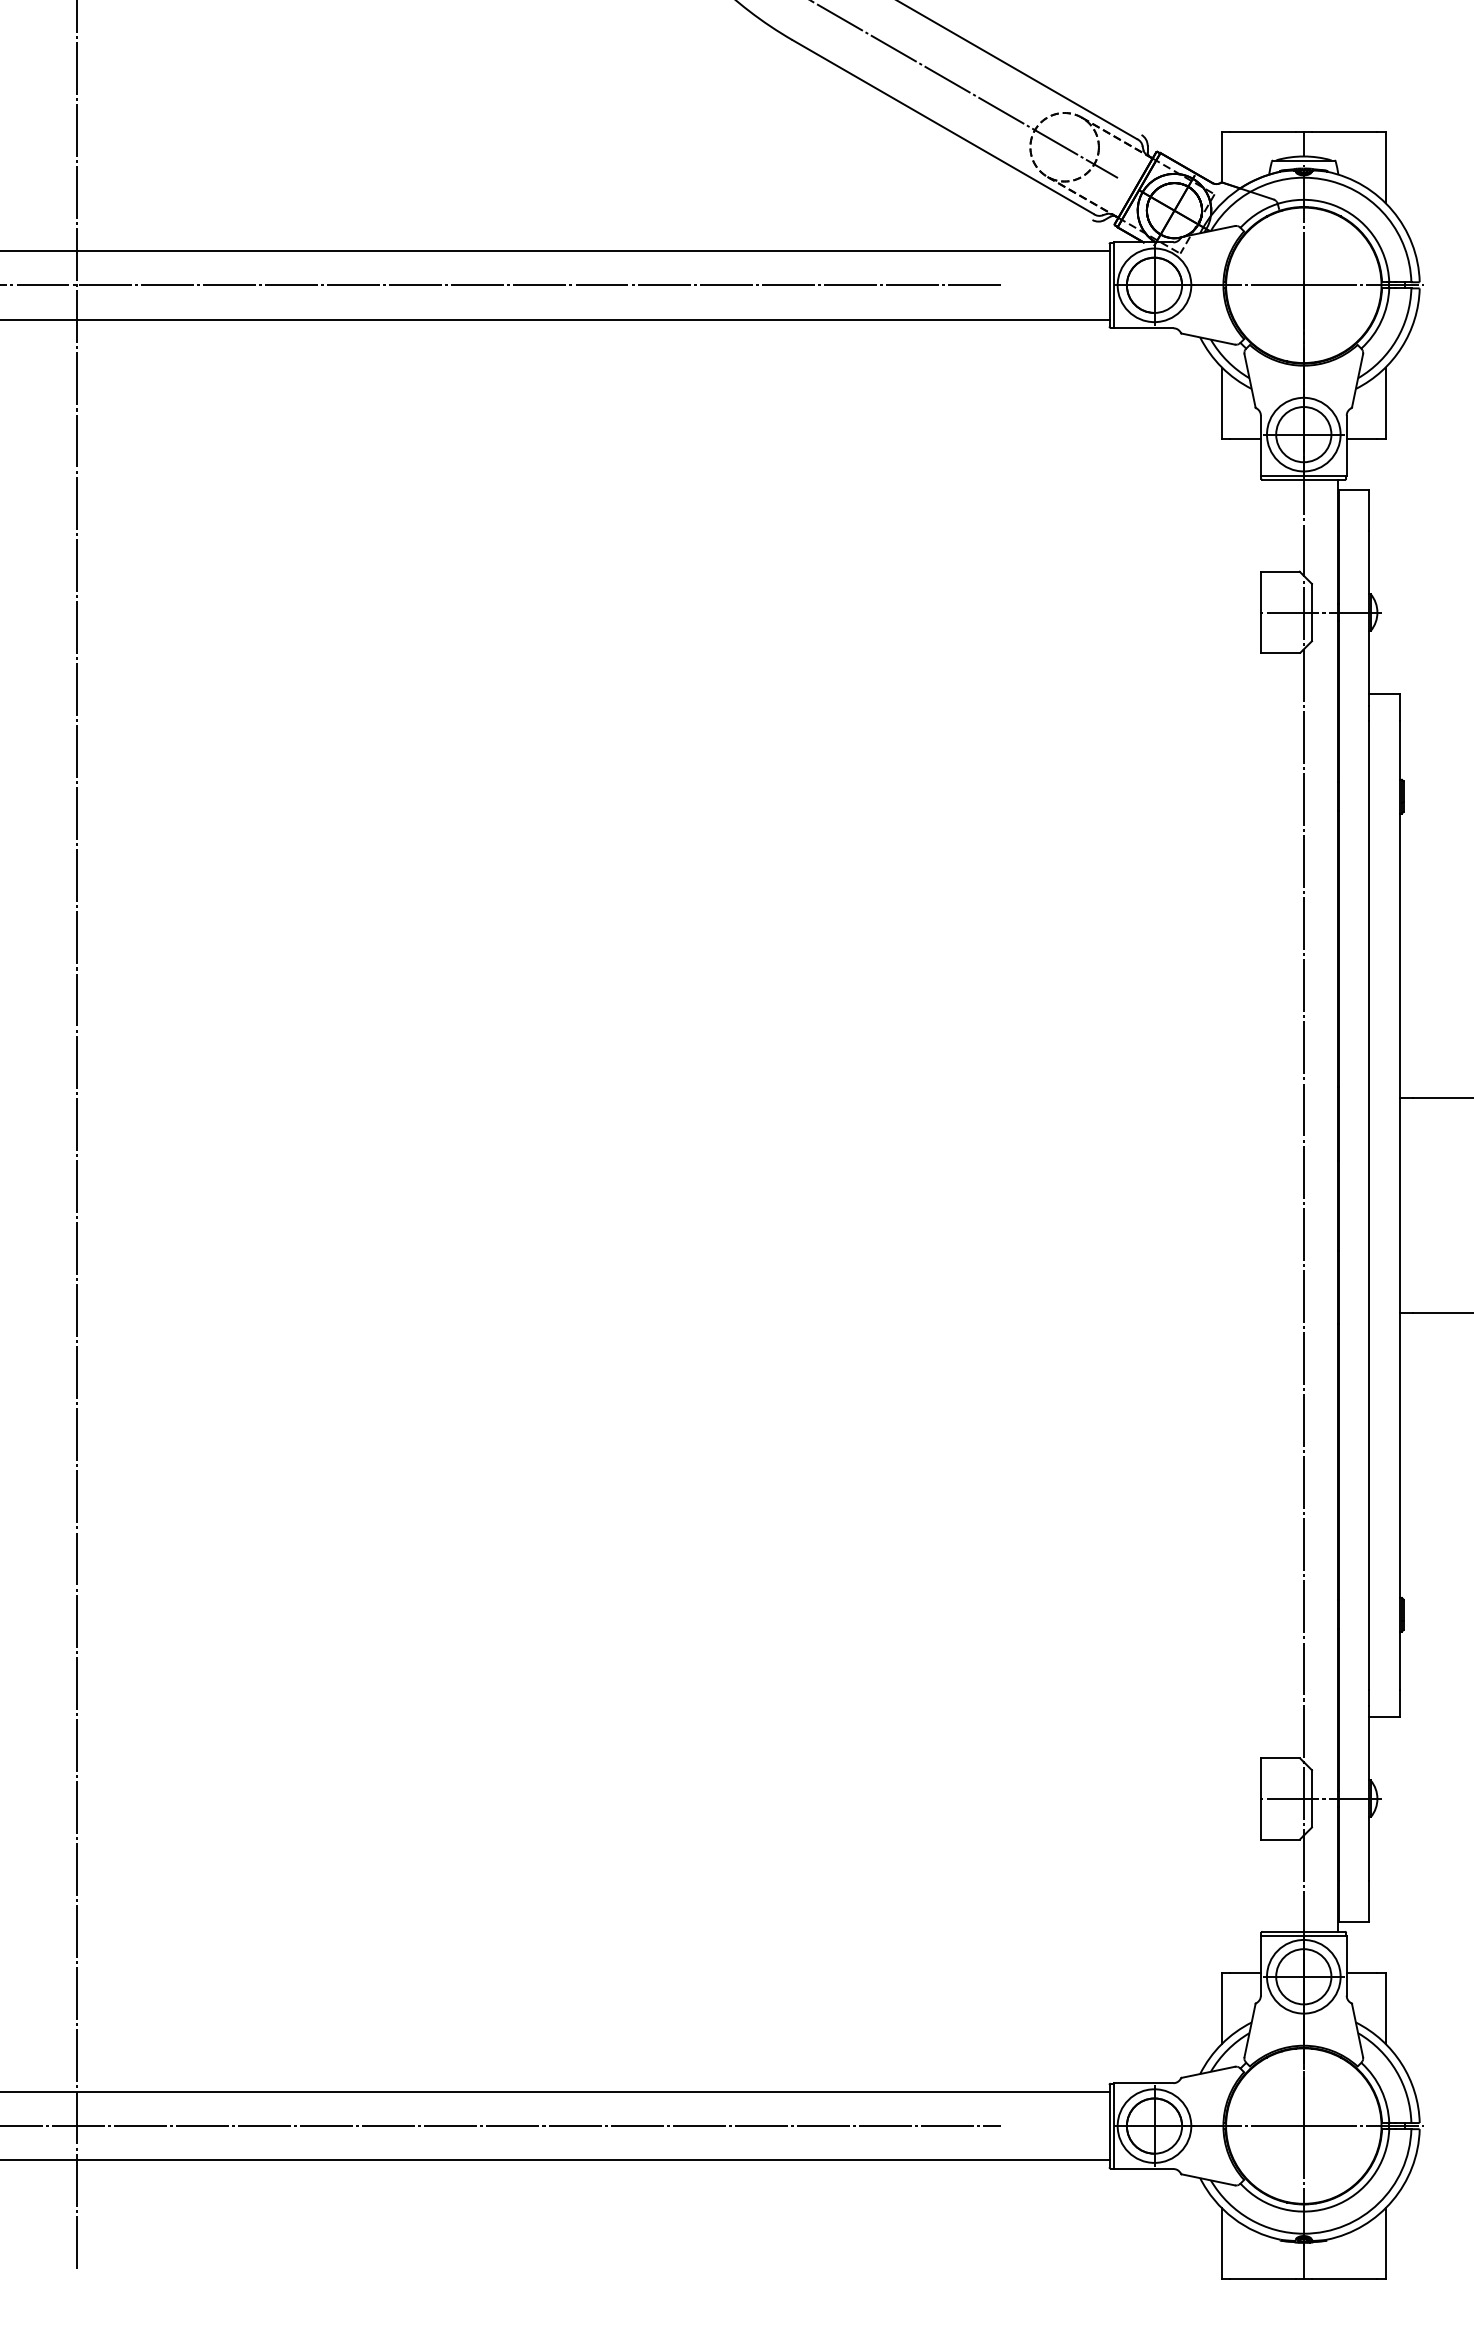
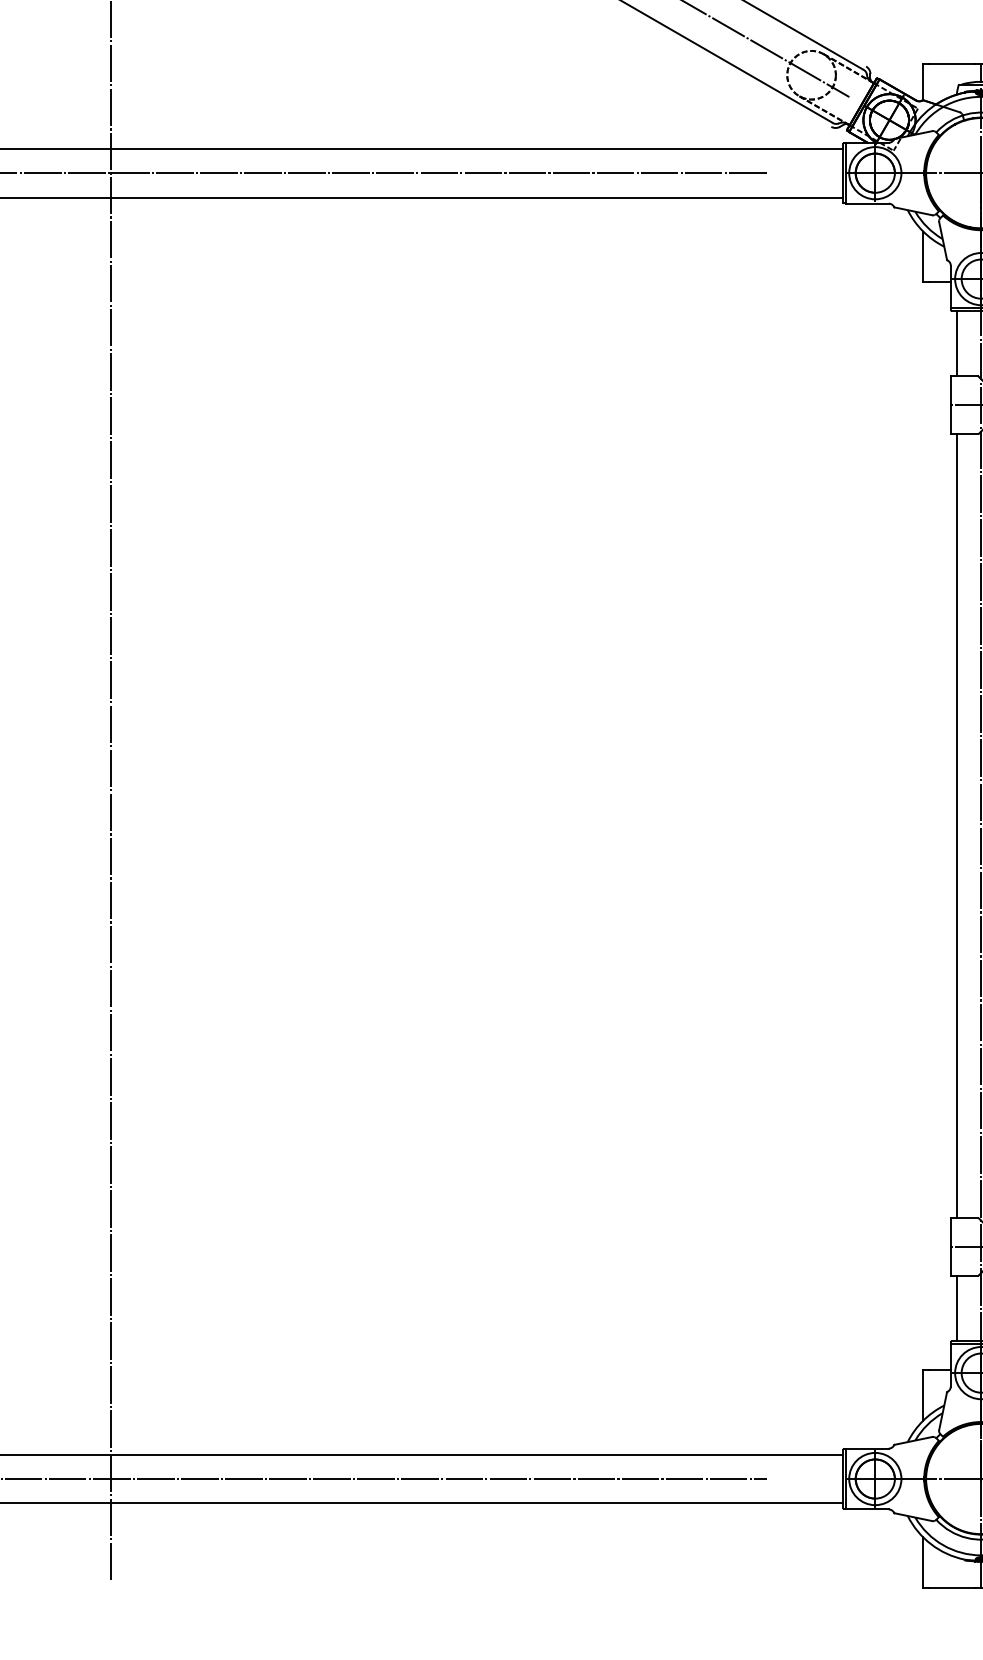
line: (1269, 525) -> (956, 343), added
line: (1269, 1205) -> (956, 825), added
line: (1269, 1885) -> (956, 1308), added

